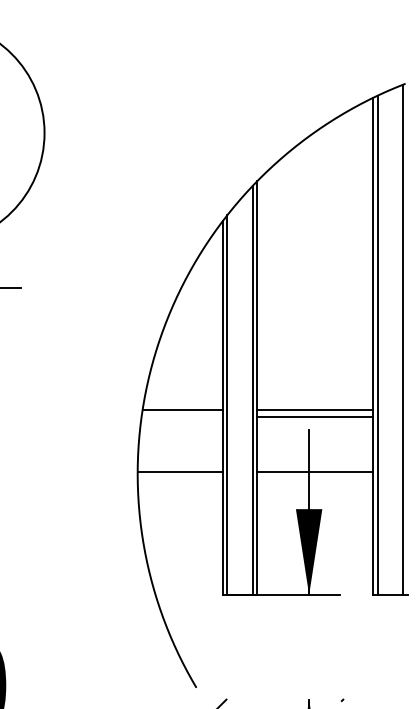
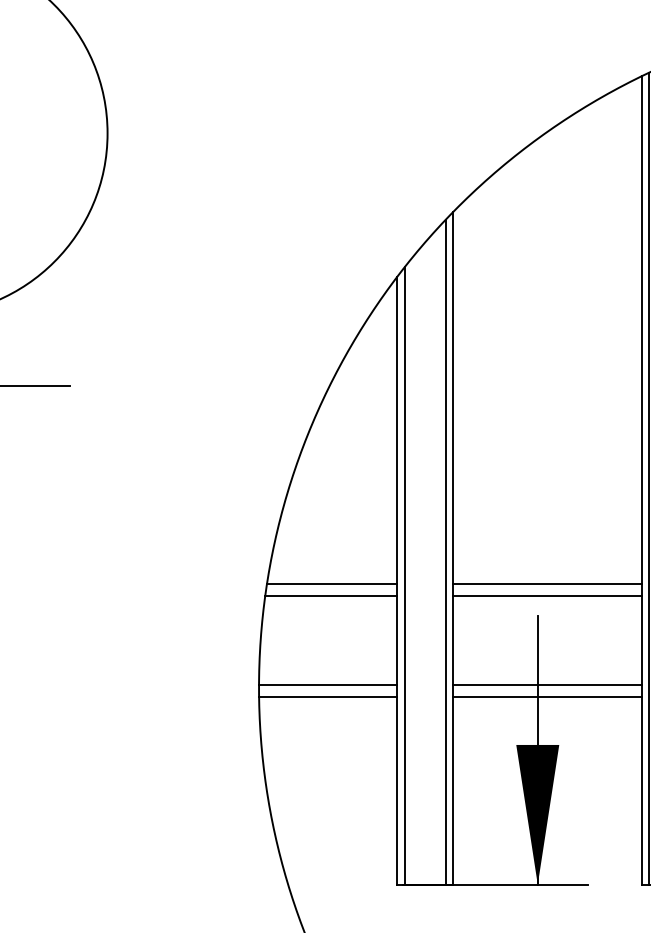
line: (181, 417) -> (330, 595), added
line: (179, 479) -> (326, 696), added
line: (314, 479) -> (546, 696), added

